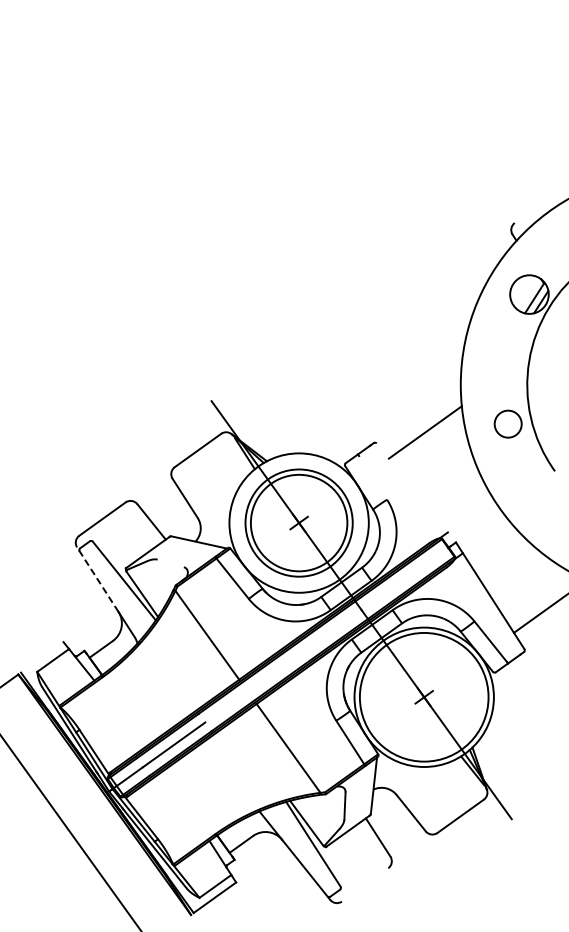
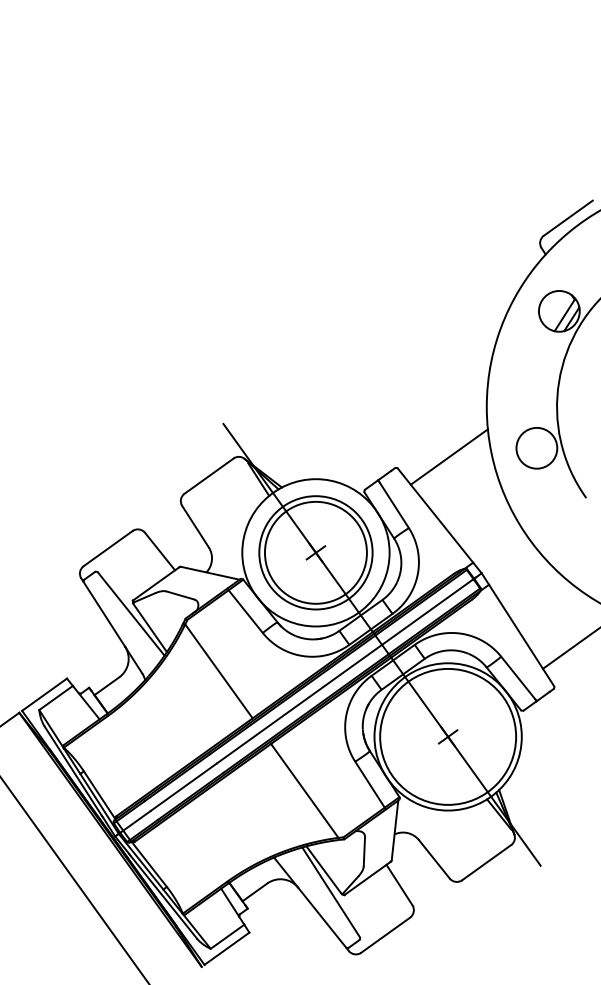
line: (537, 206) -> (567, 218), added
circle: (507, 423) -> (536, 447), size x1.43
line: (373, 477) -> (394, 504), added
line: (415, 492) -> (438, 520), added
line: (170, 563) -> (180, 595), added
line: (97, 579) -> (102, 612), dashed -> solid
line: (326, 635) -> (344, 671), added
line: (42, 657) -> (44, 694), added
line: (364, 884) -> (385, 934), added

